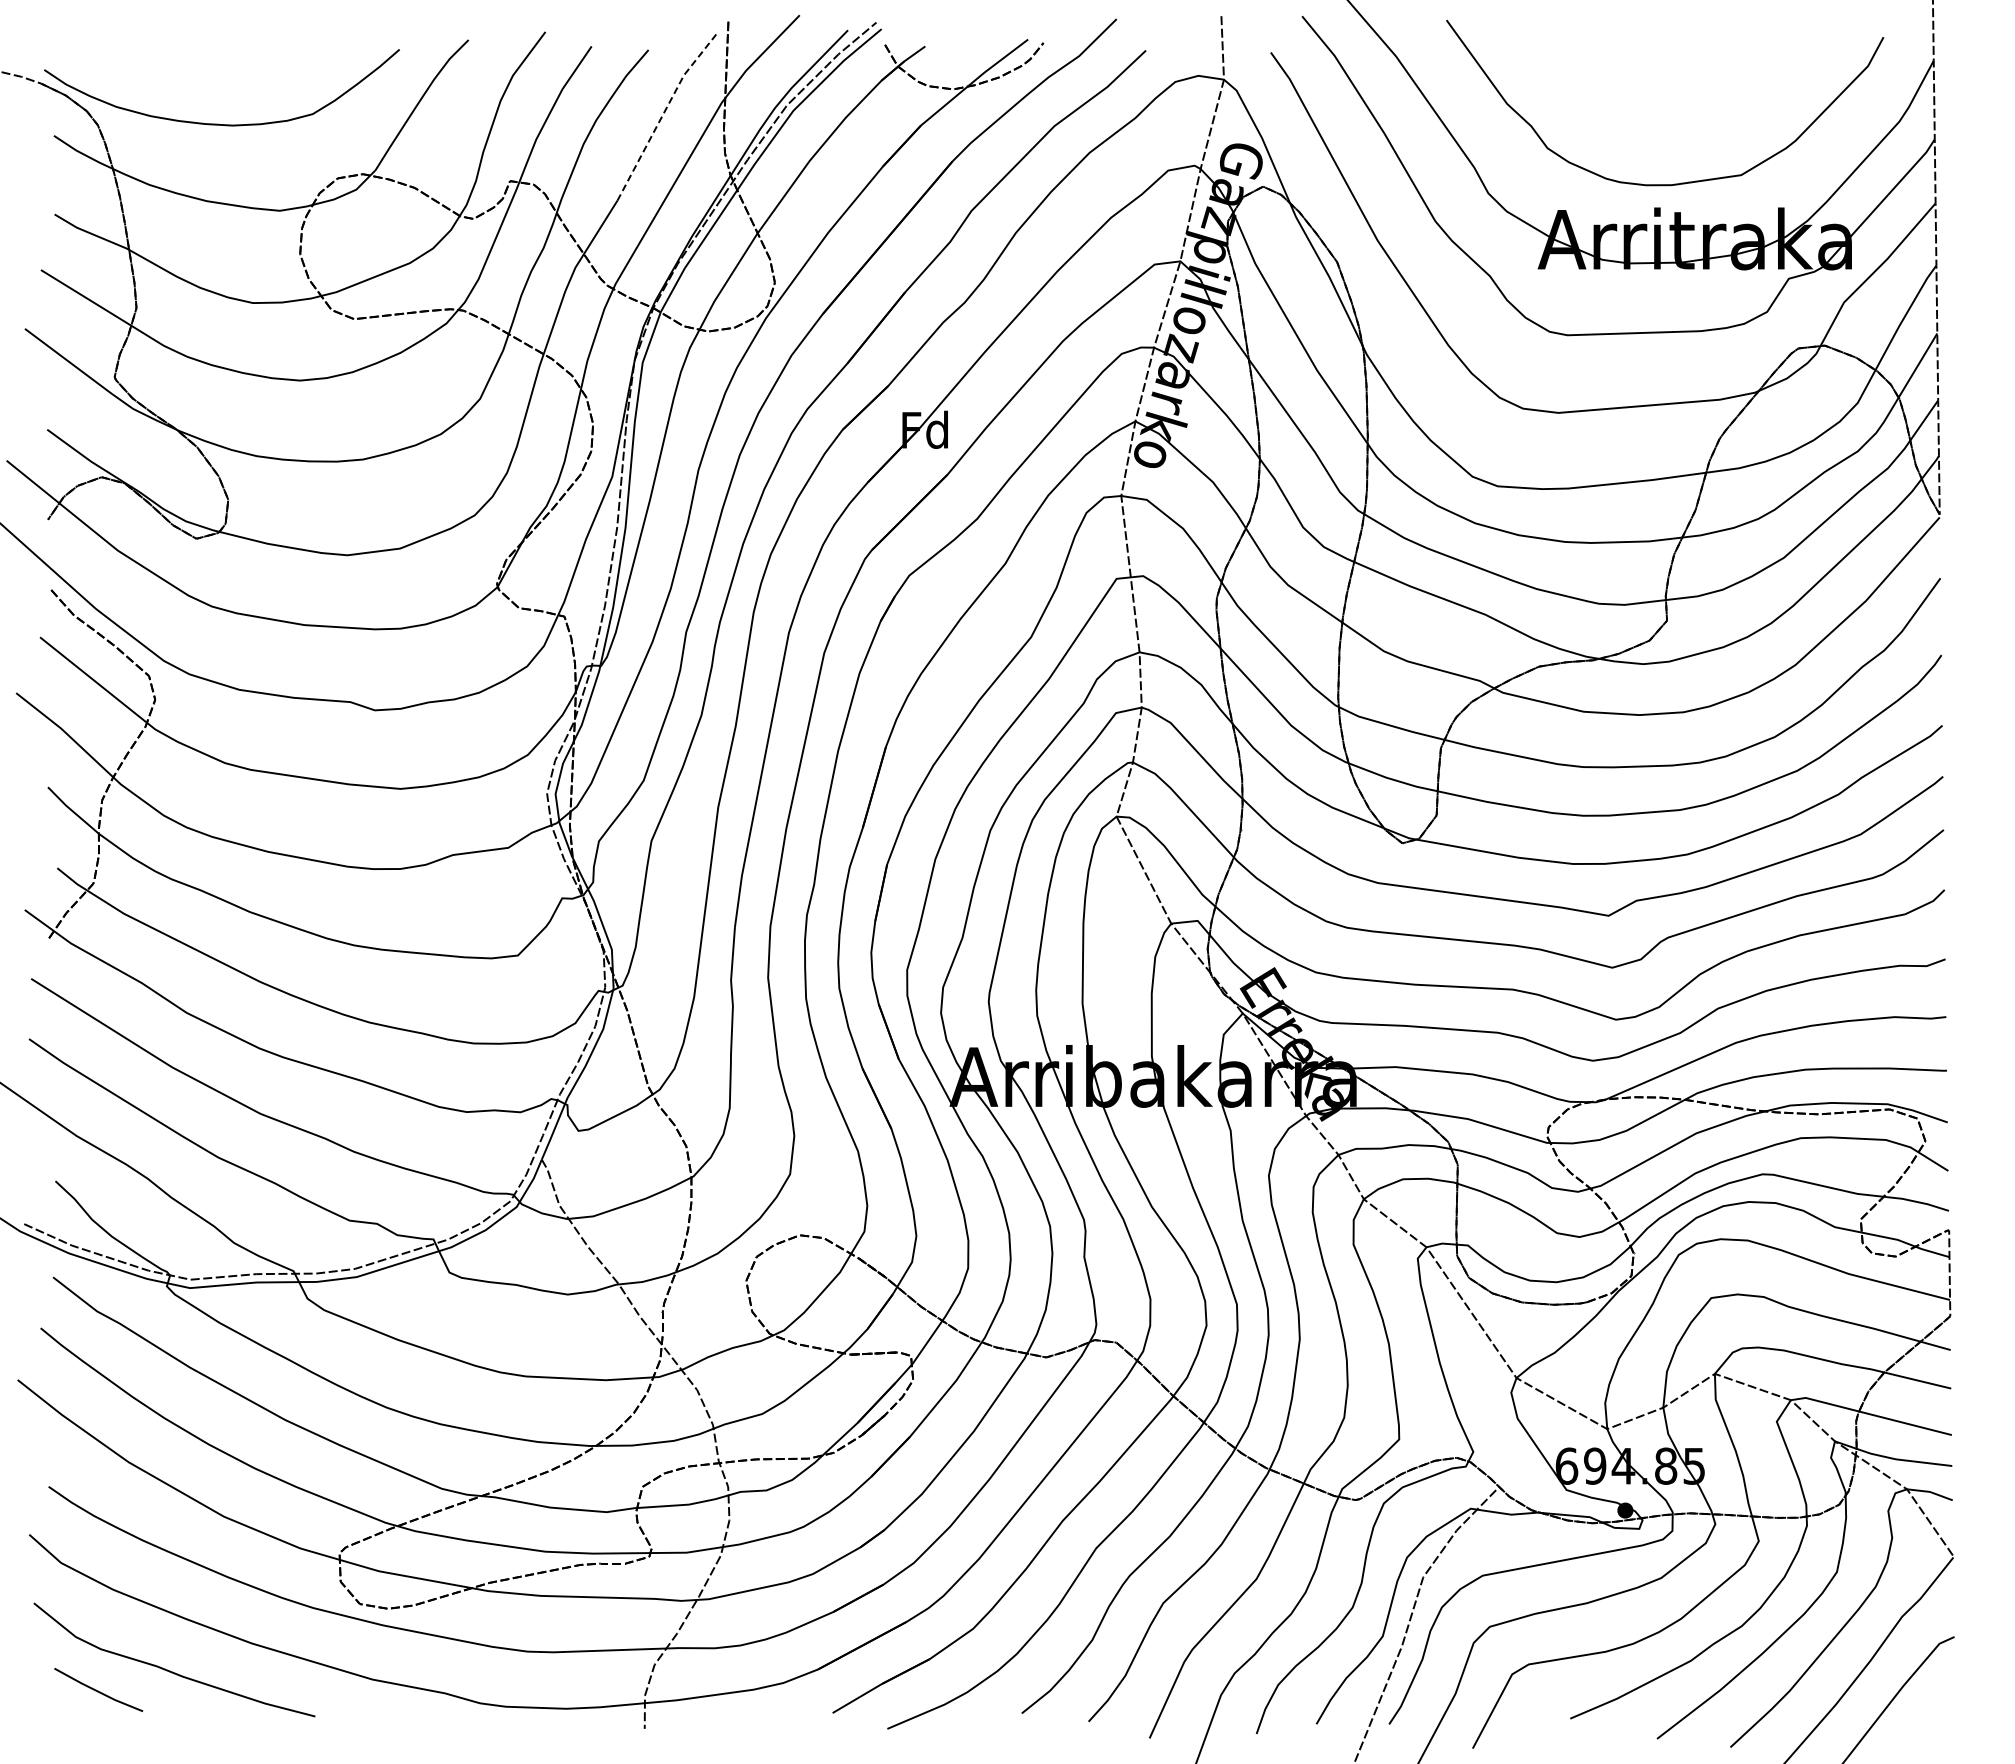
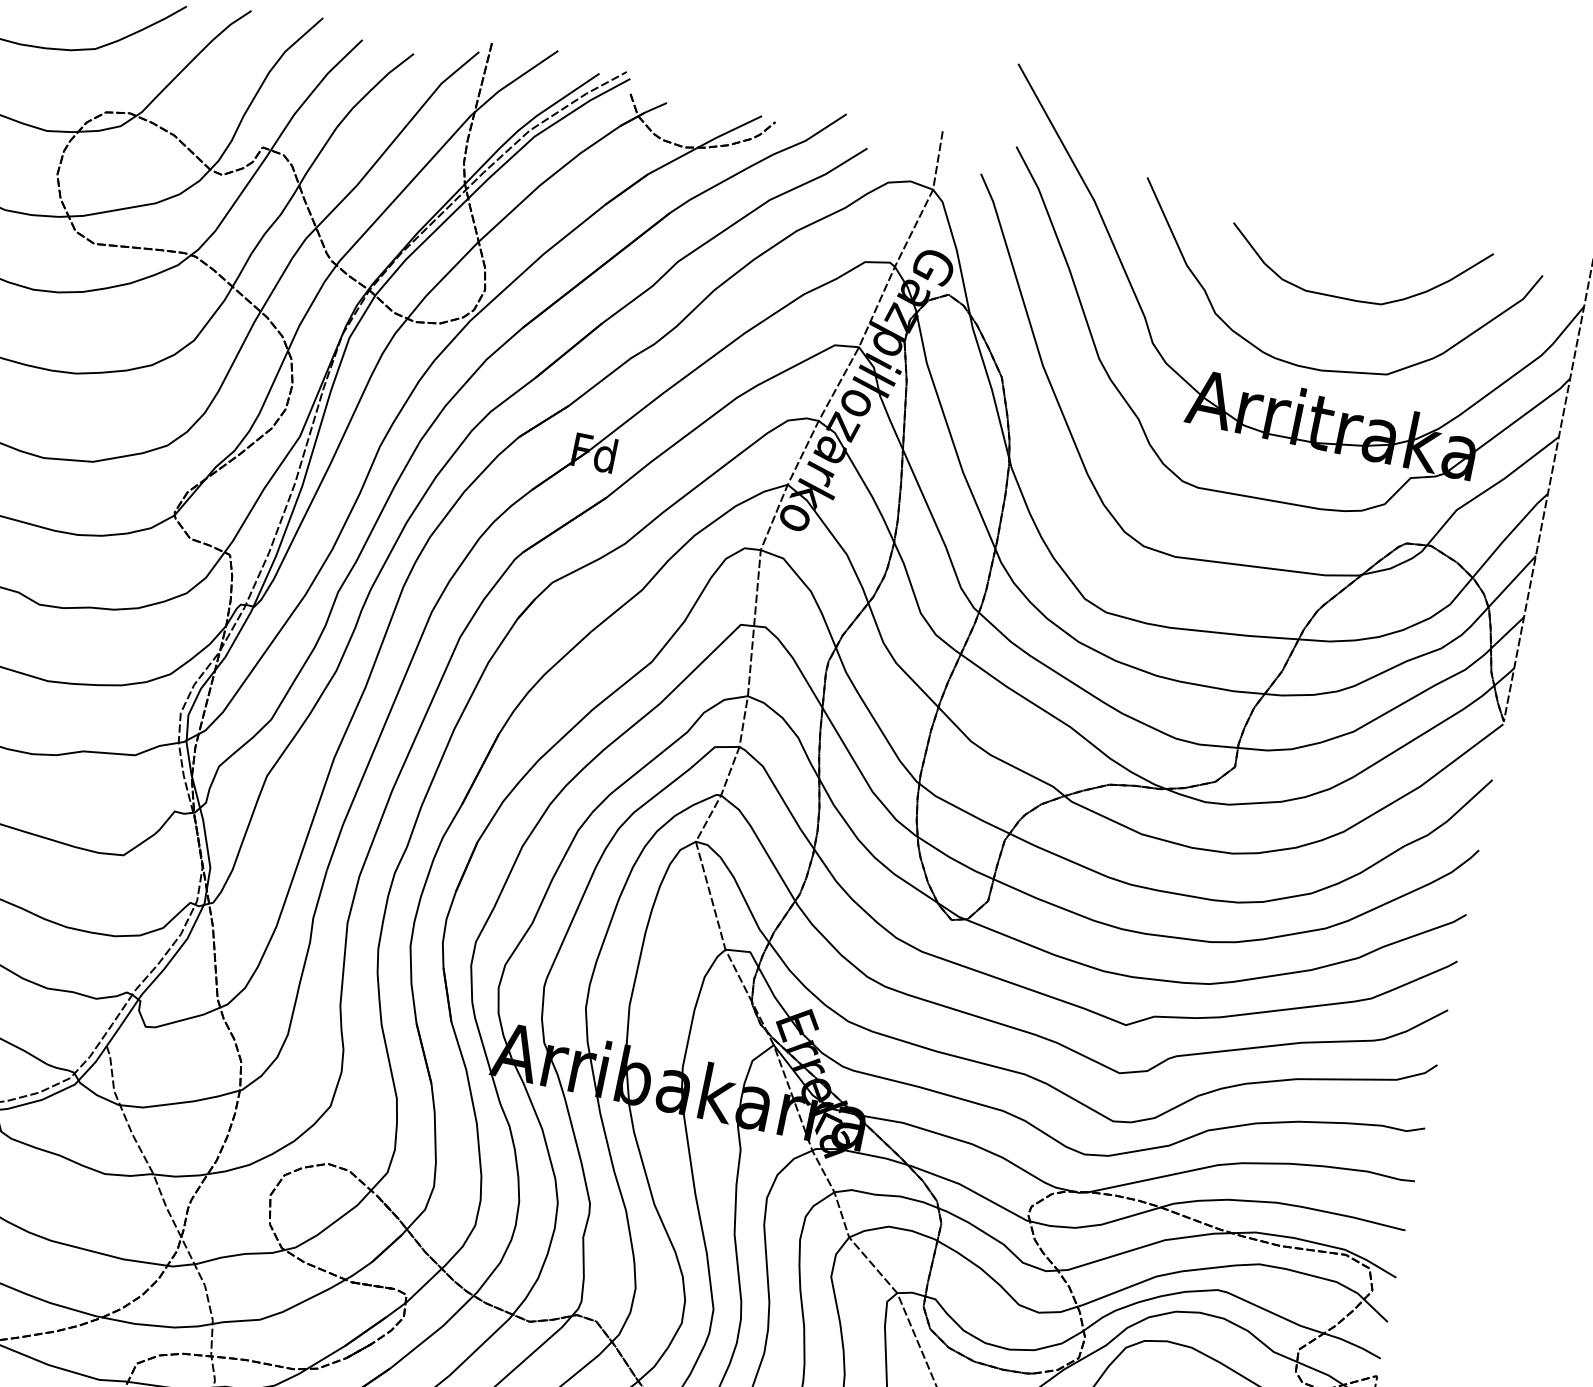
curve: (1686, 103) -> (1350, 298), added
line: (663, 113) -> (415, 114), dashed -> solid

